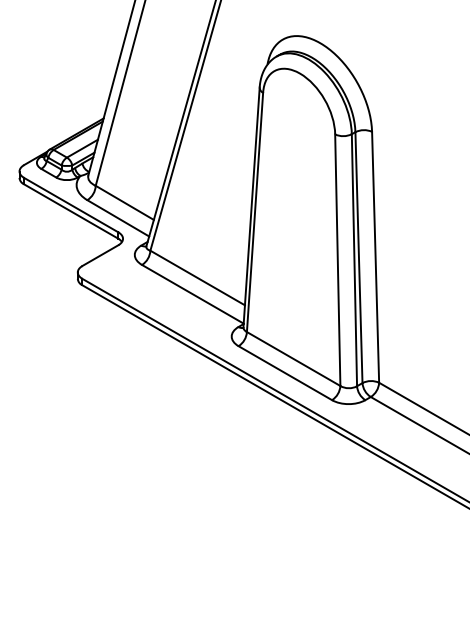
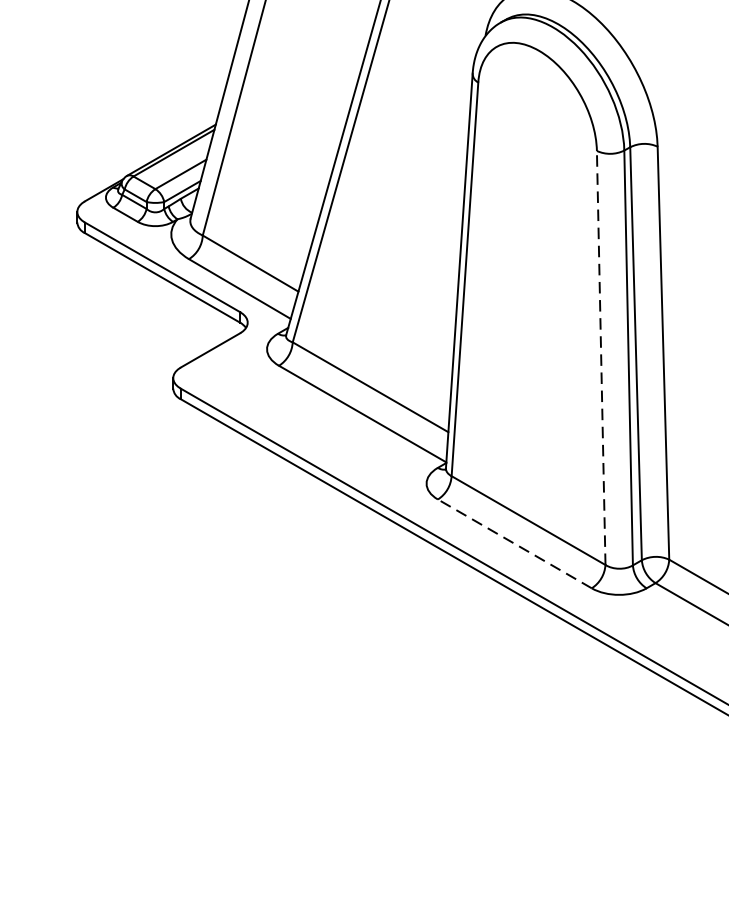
line: (337, 260) -> (600, 358), solid -> dashed
line: (285, 373) -> (515, 544), solid -> dashed

